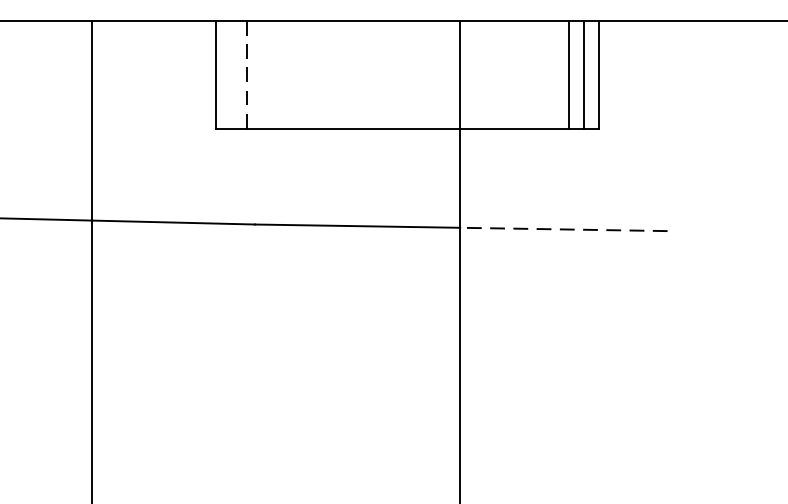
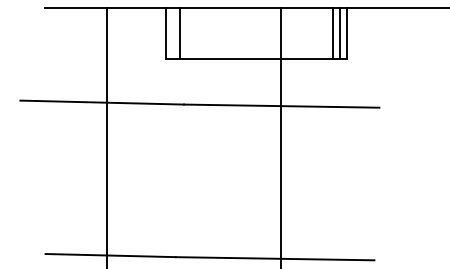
line: (247, 74) -> (180, 33), dashed -> solid
line: (562, 228) -> (329, 106), dashed -> solid

